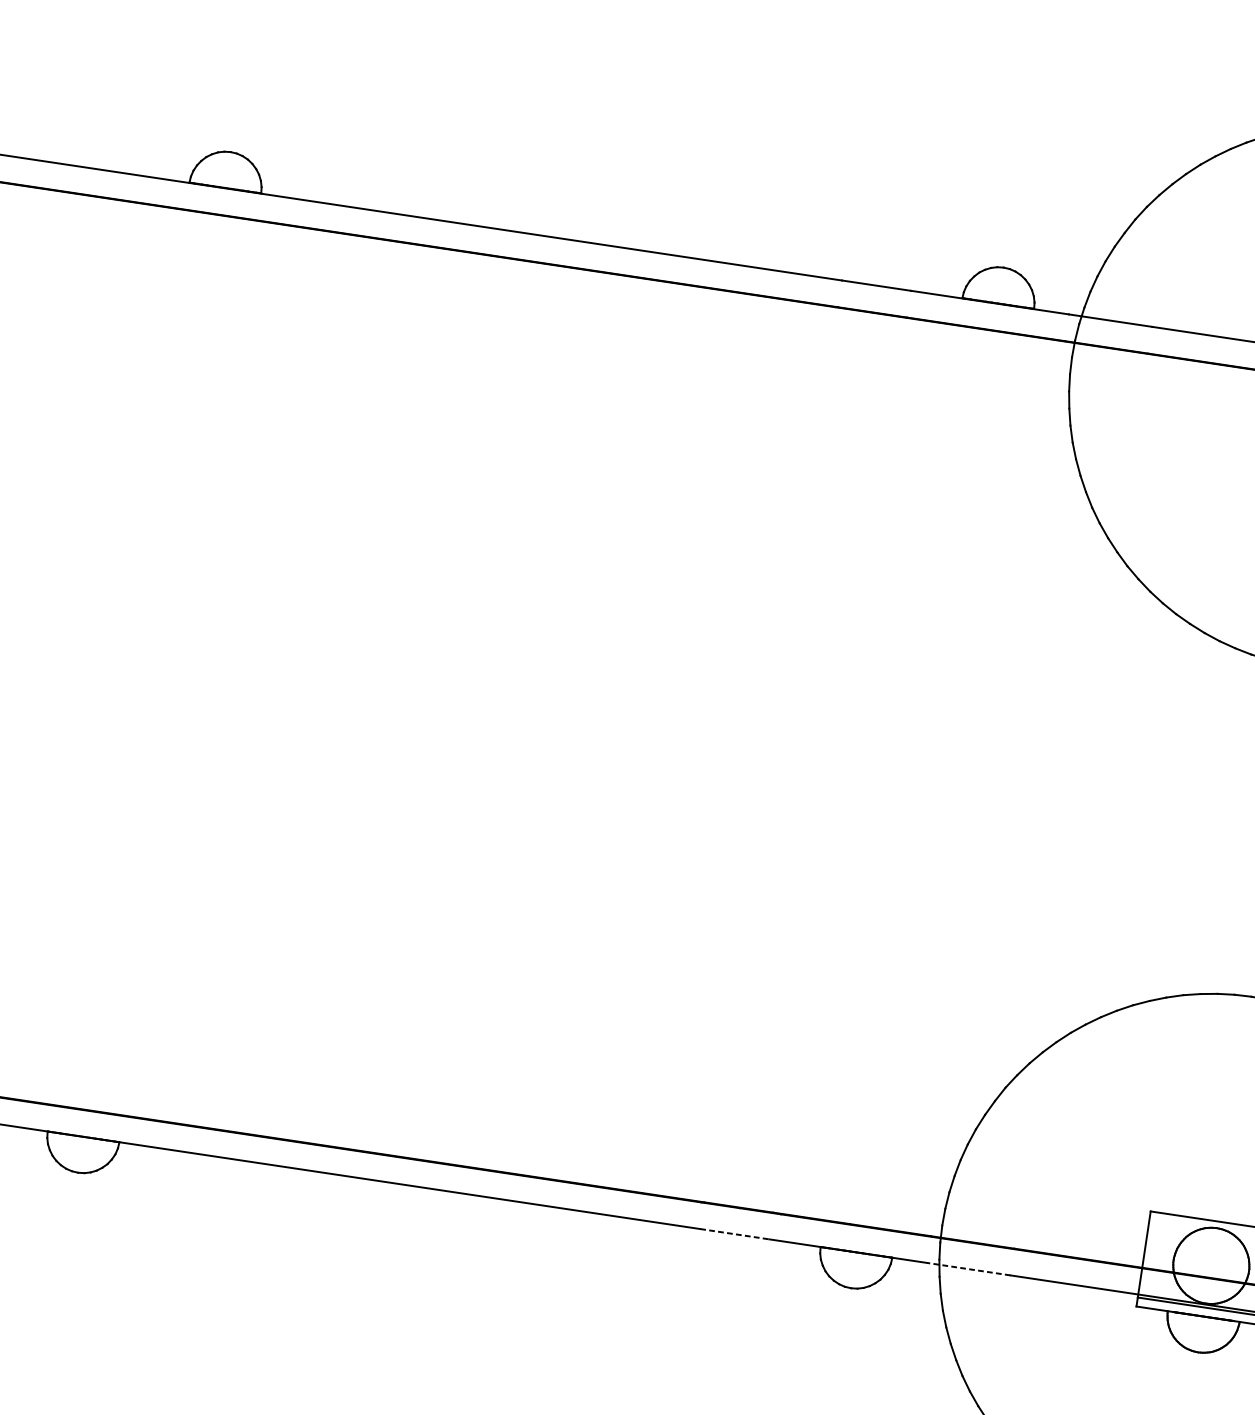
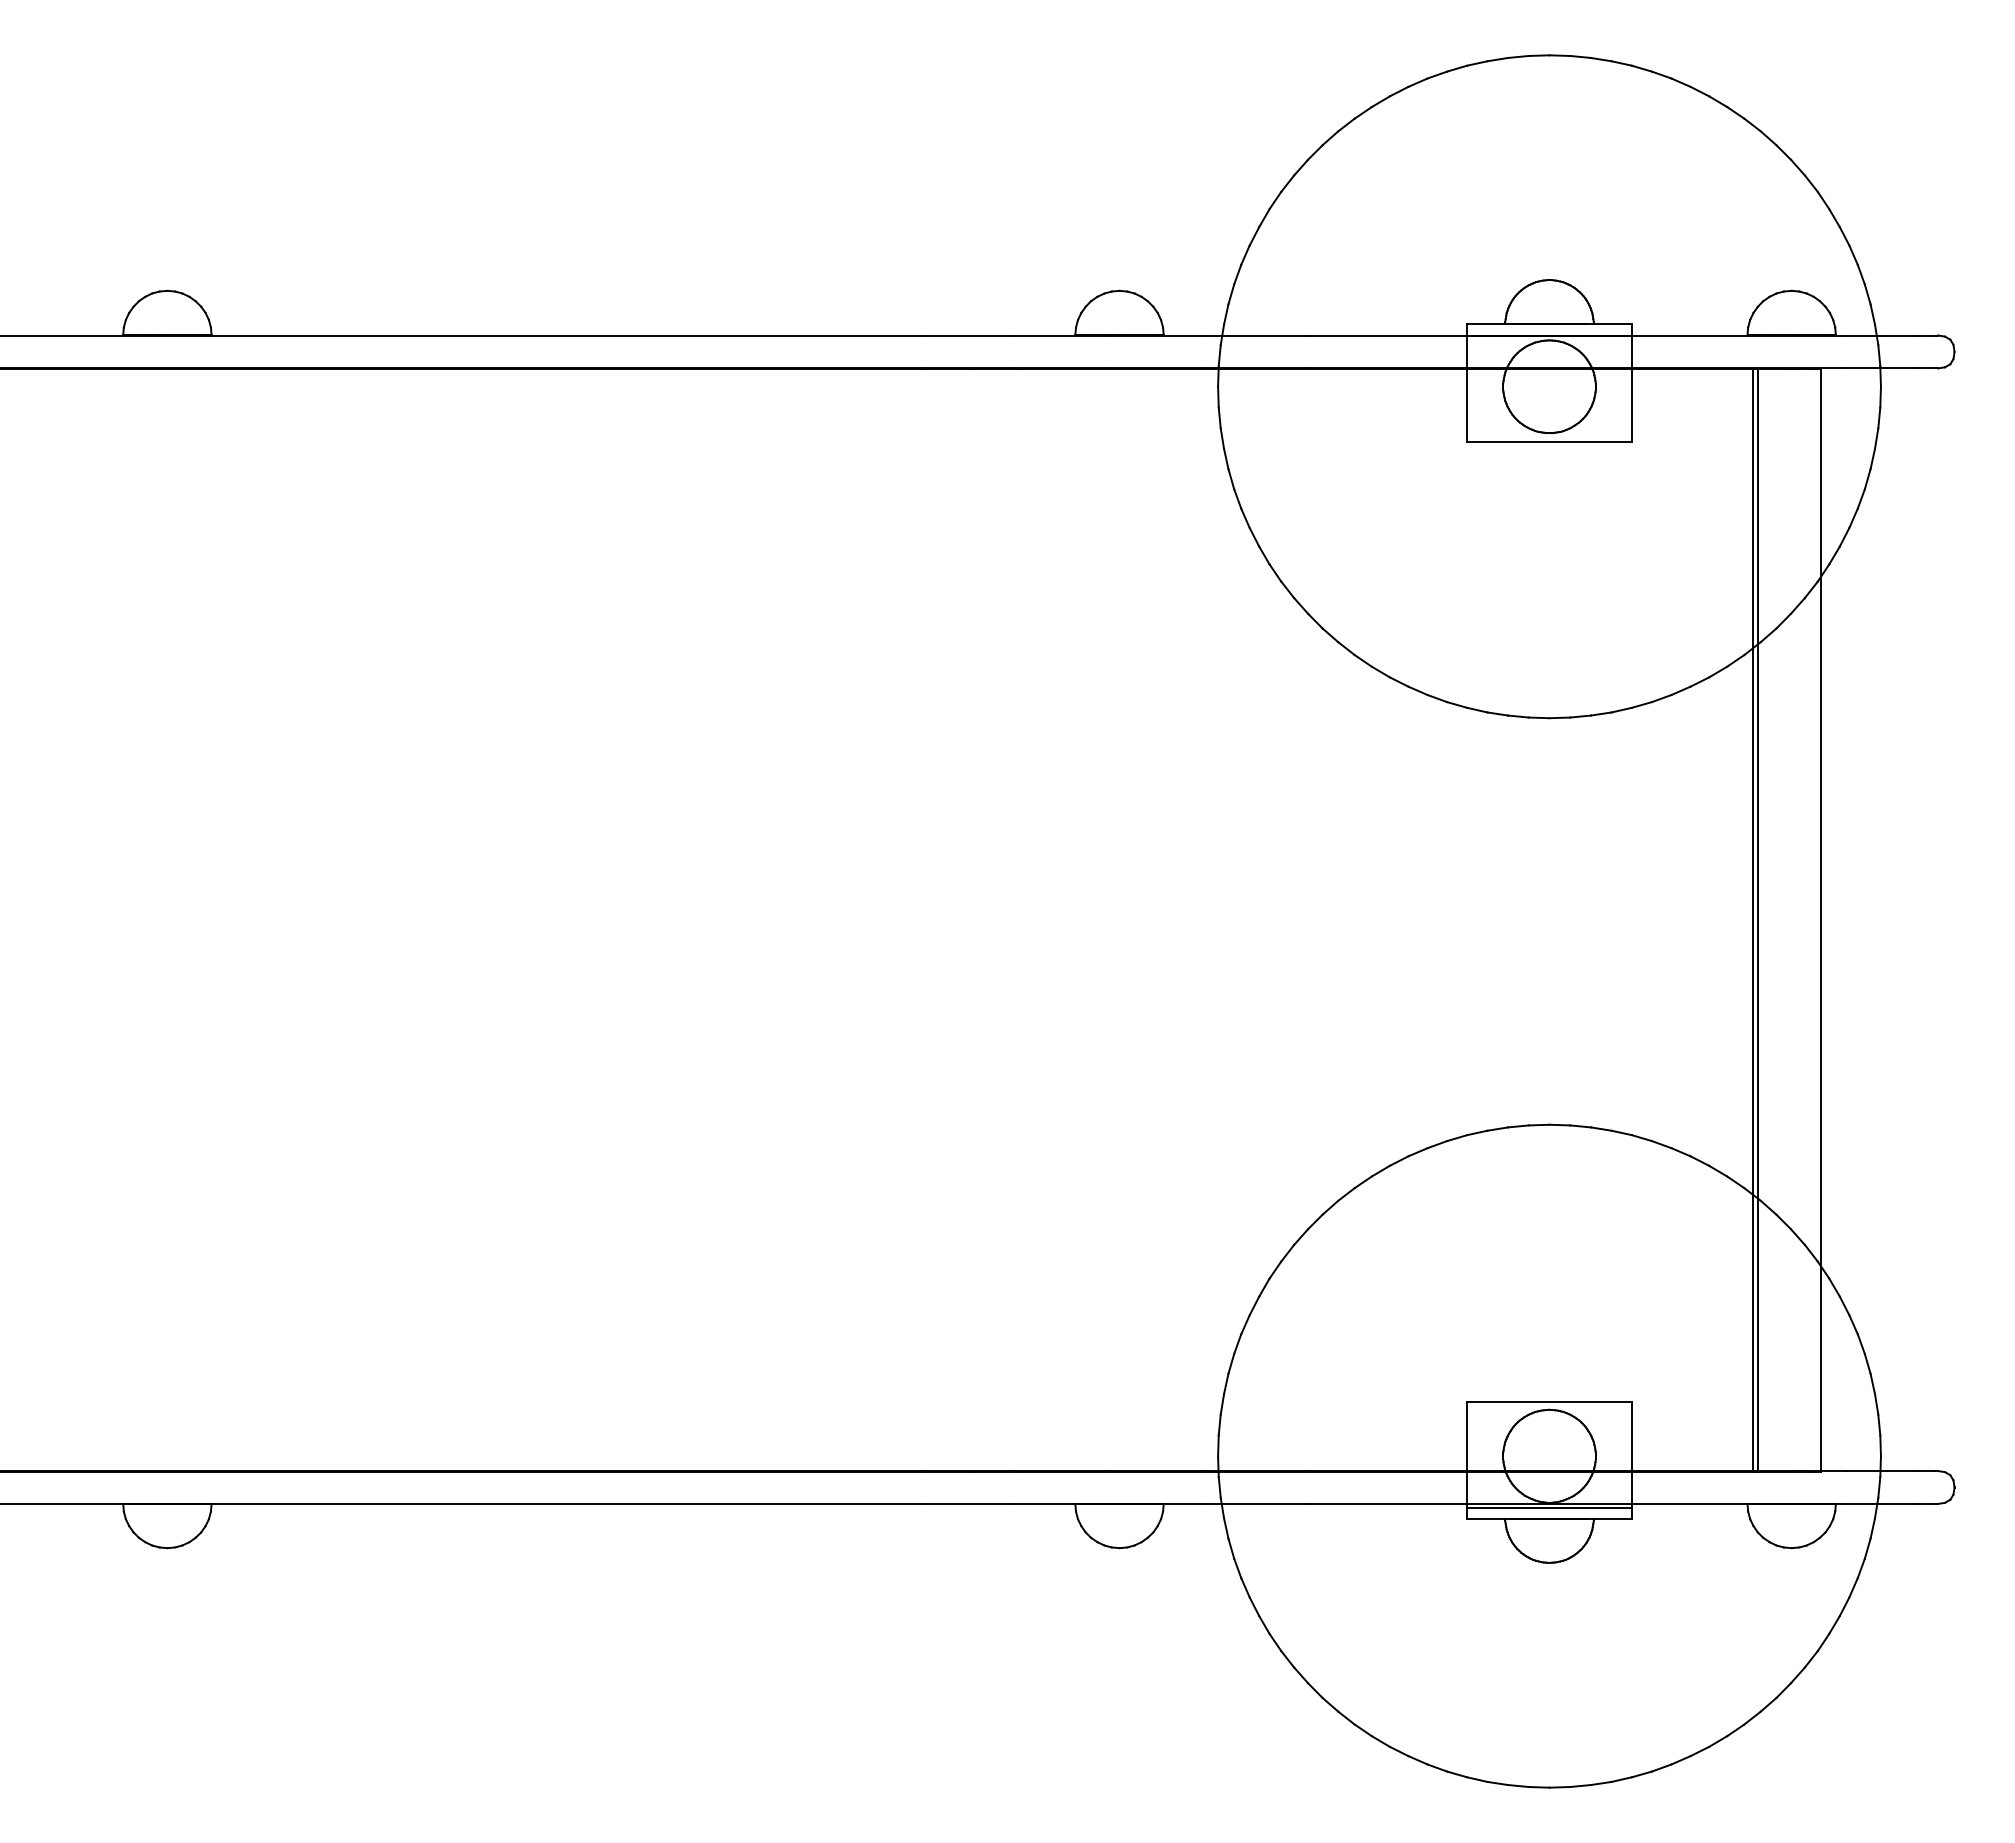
line: (734, 1233) -> (969, 1503), dashed -> solid
line: (968, 1268) -> (1257, 1503), dashed -> solid

